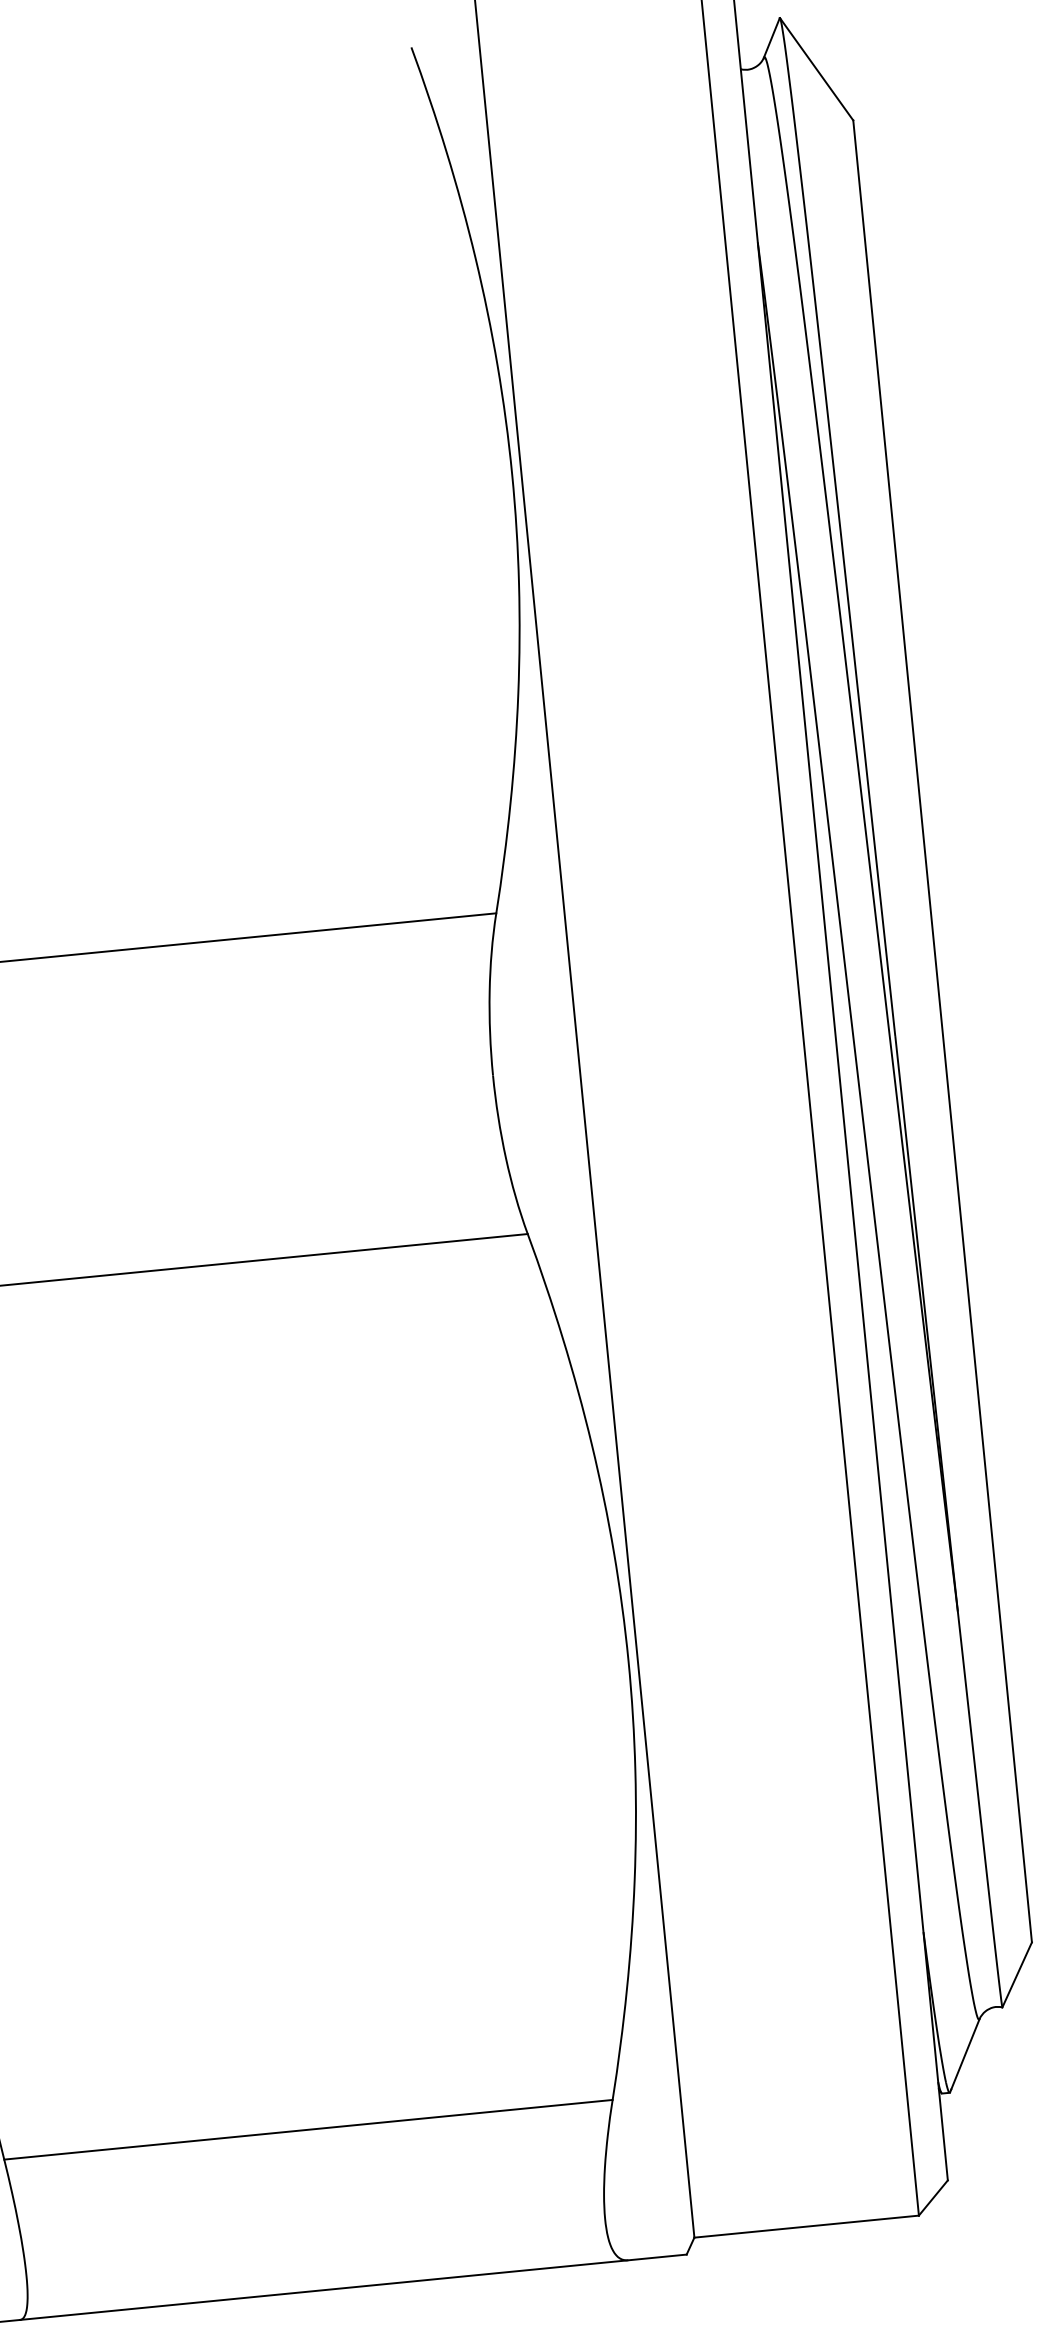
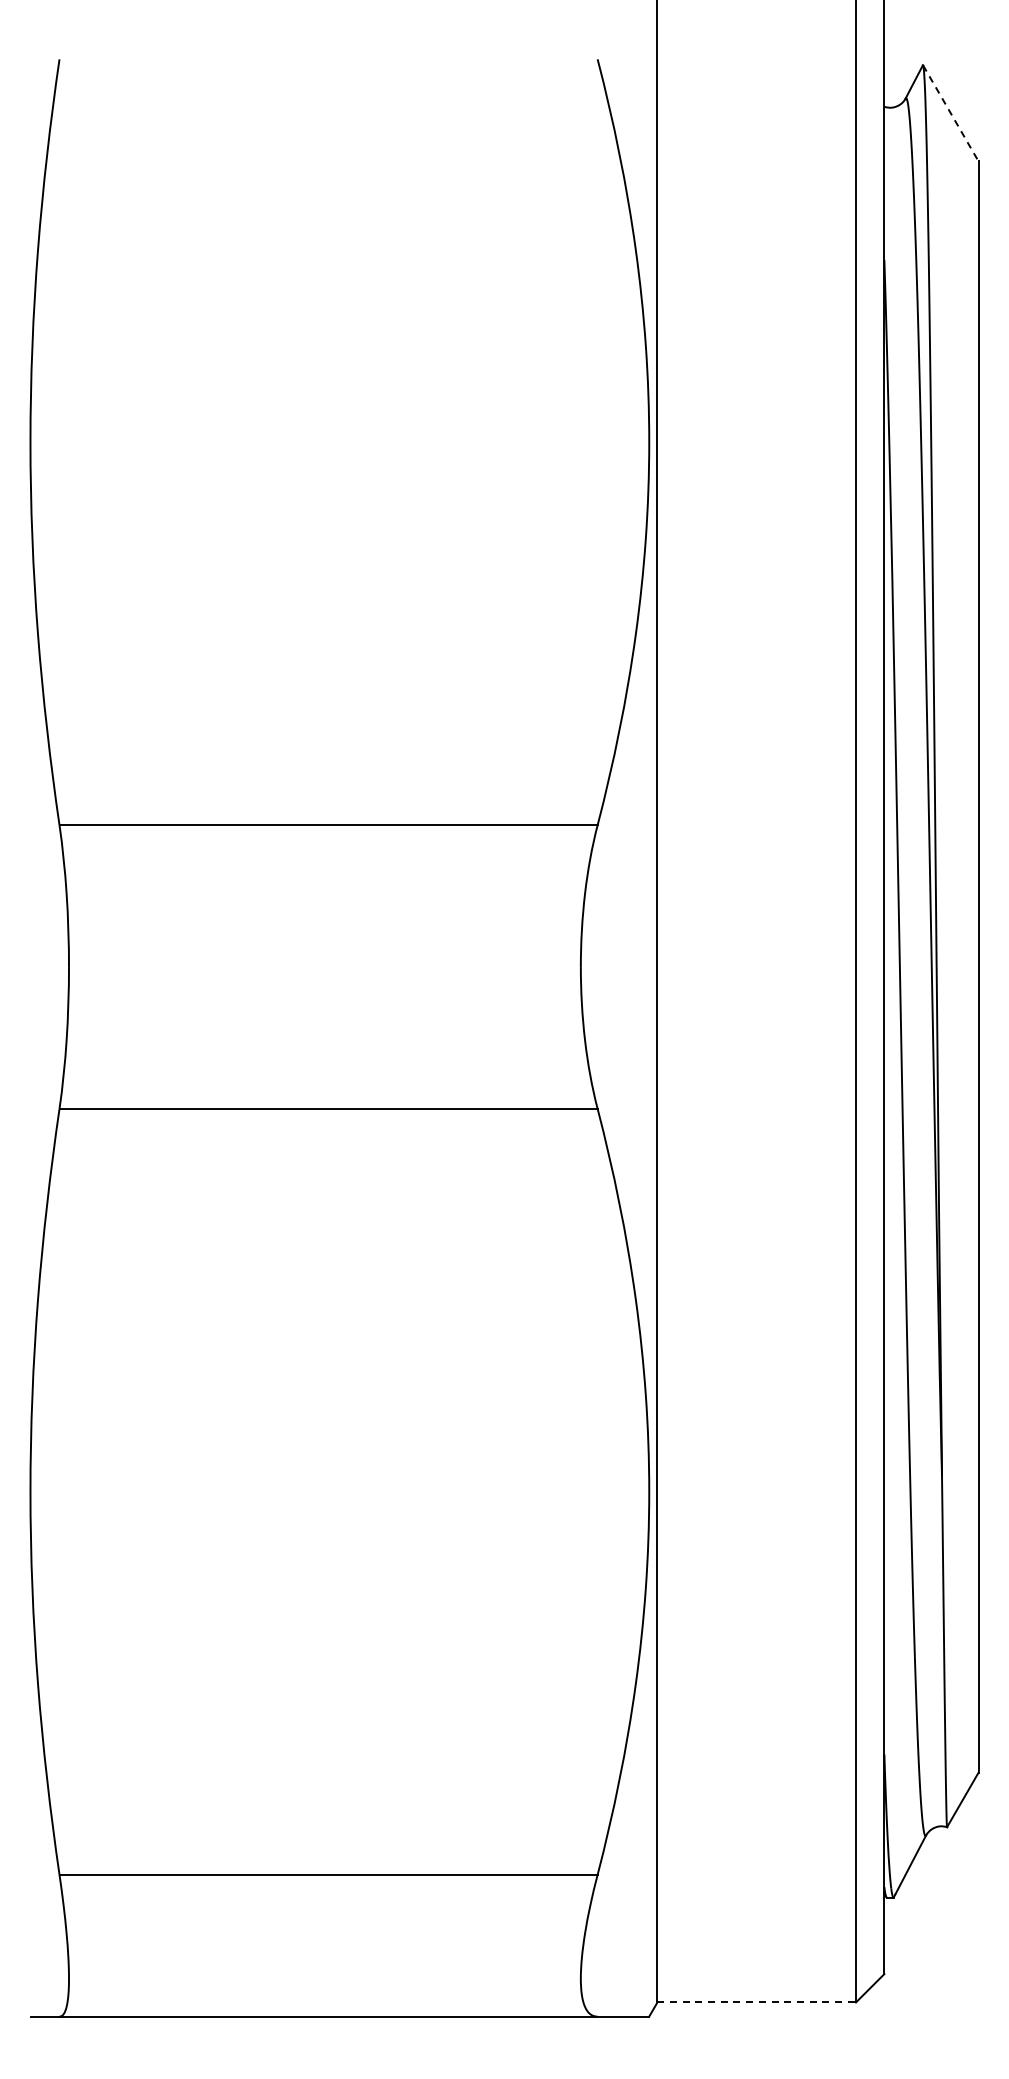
line: (817, 69) -> (951, 113), solid -> dashed
line: (807, 2226) -> (757, 2002), solid -> dashed

